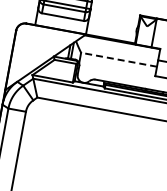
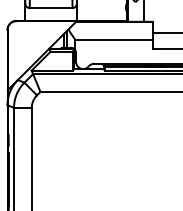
line: (119, 59) -> (114, 39), dashed -> solid

